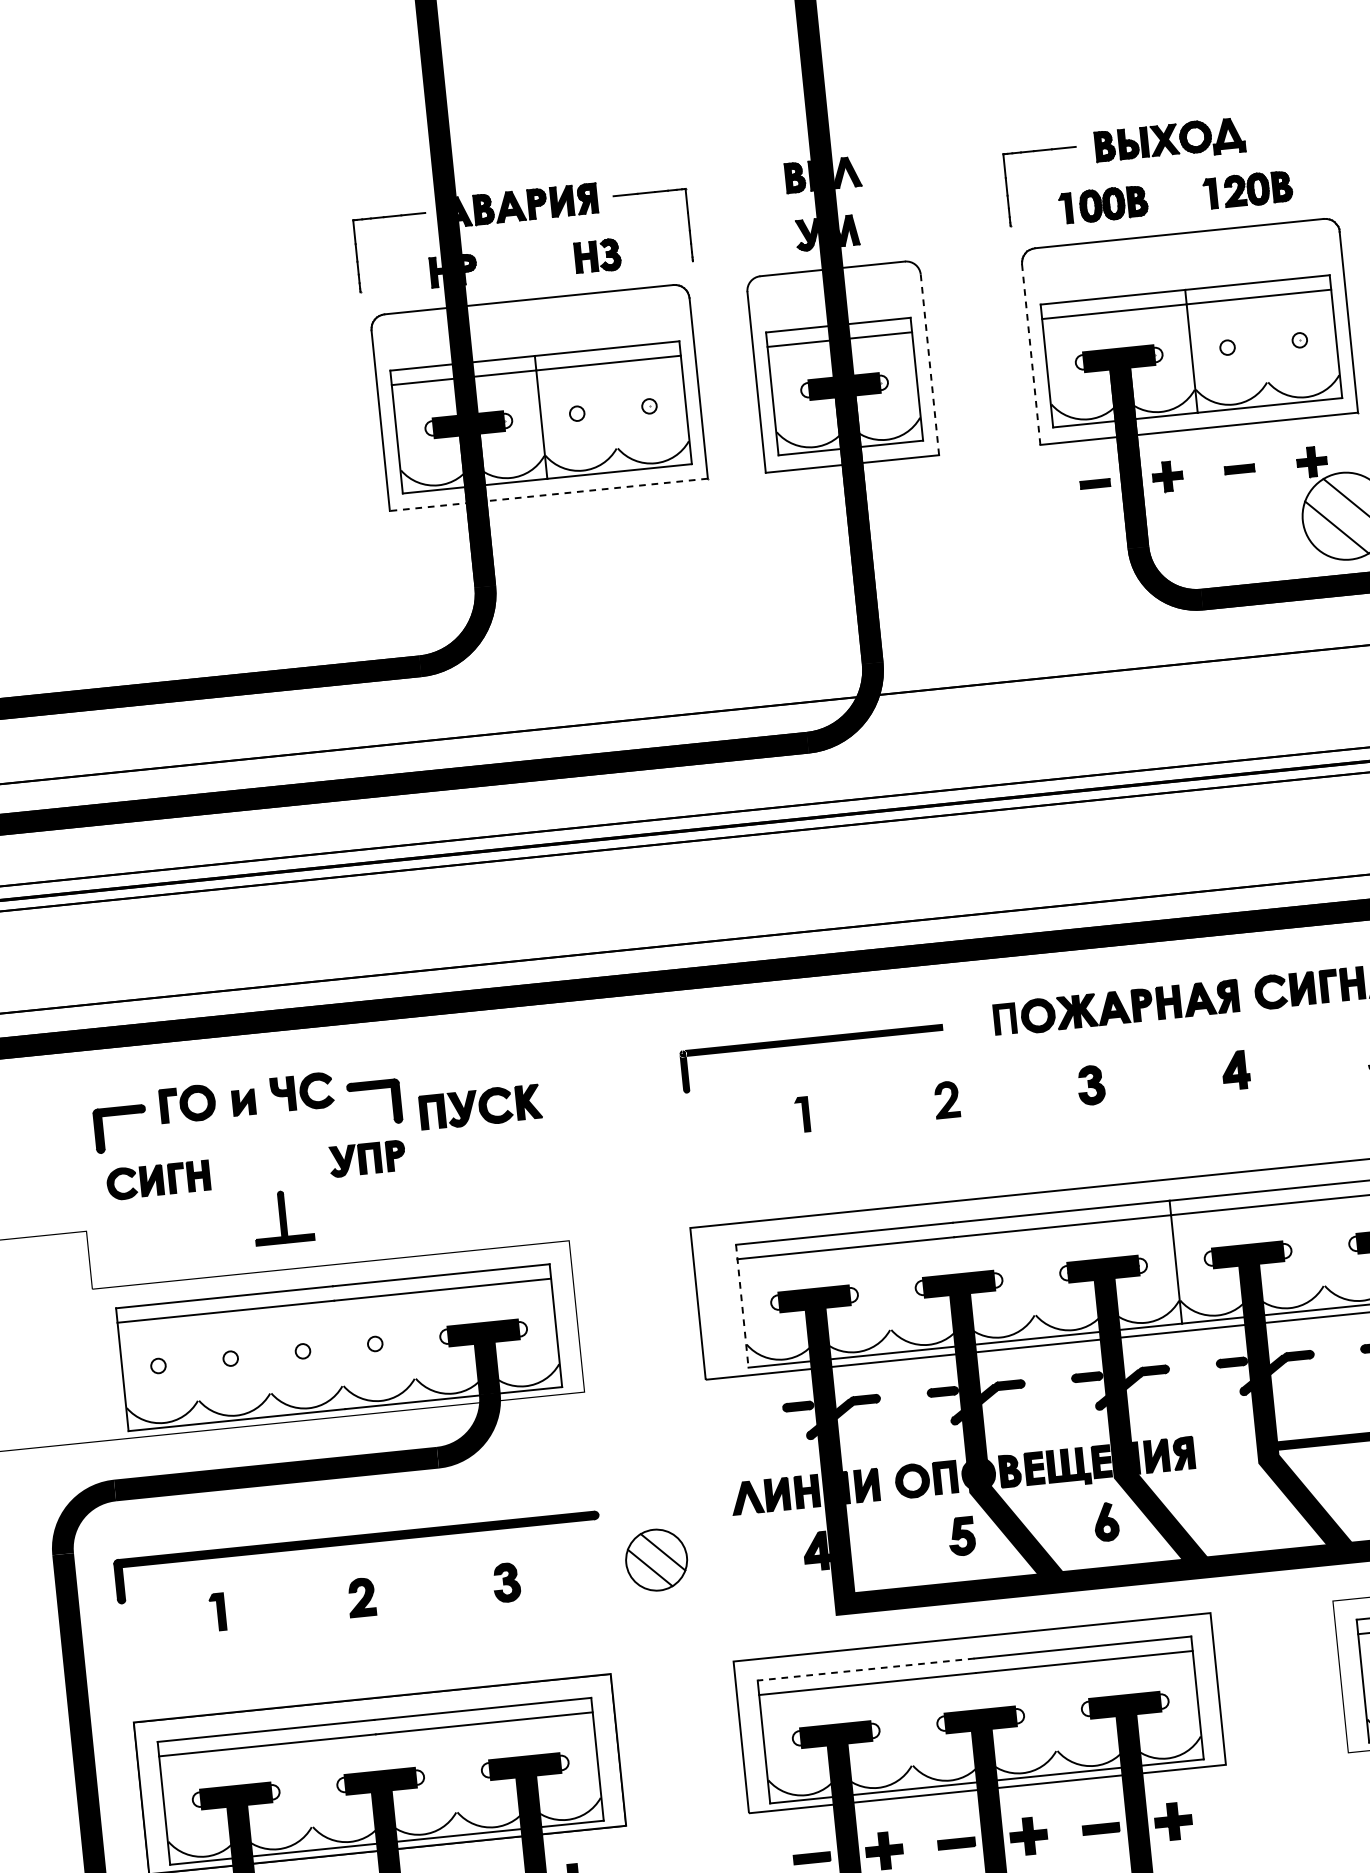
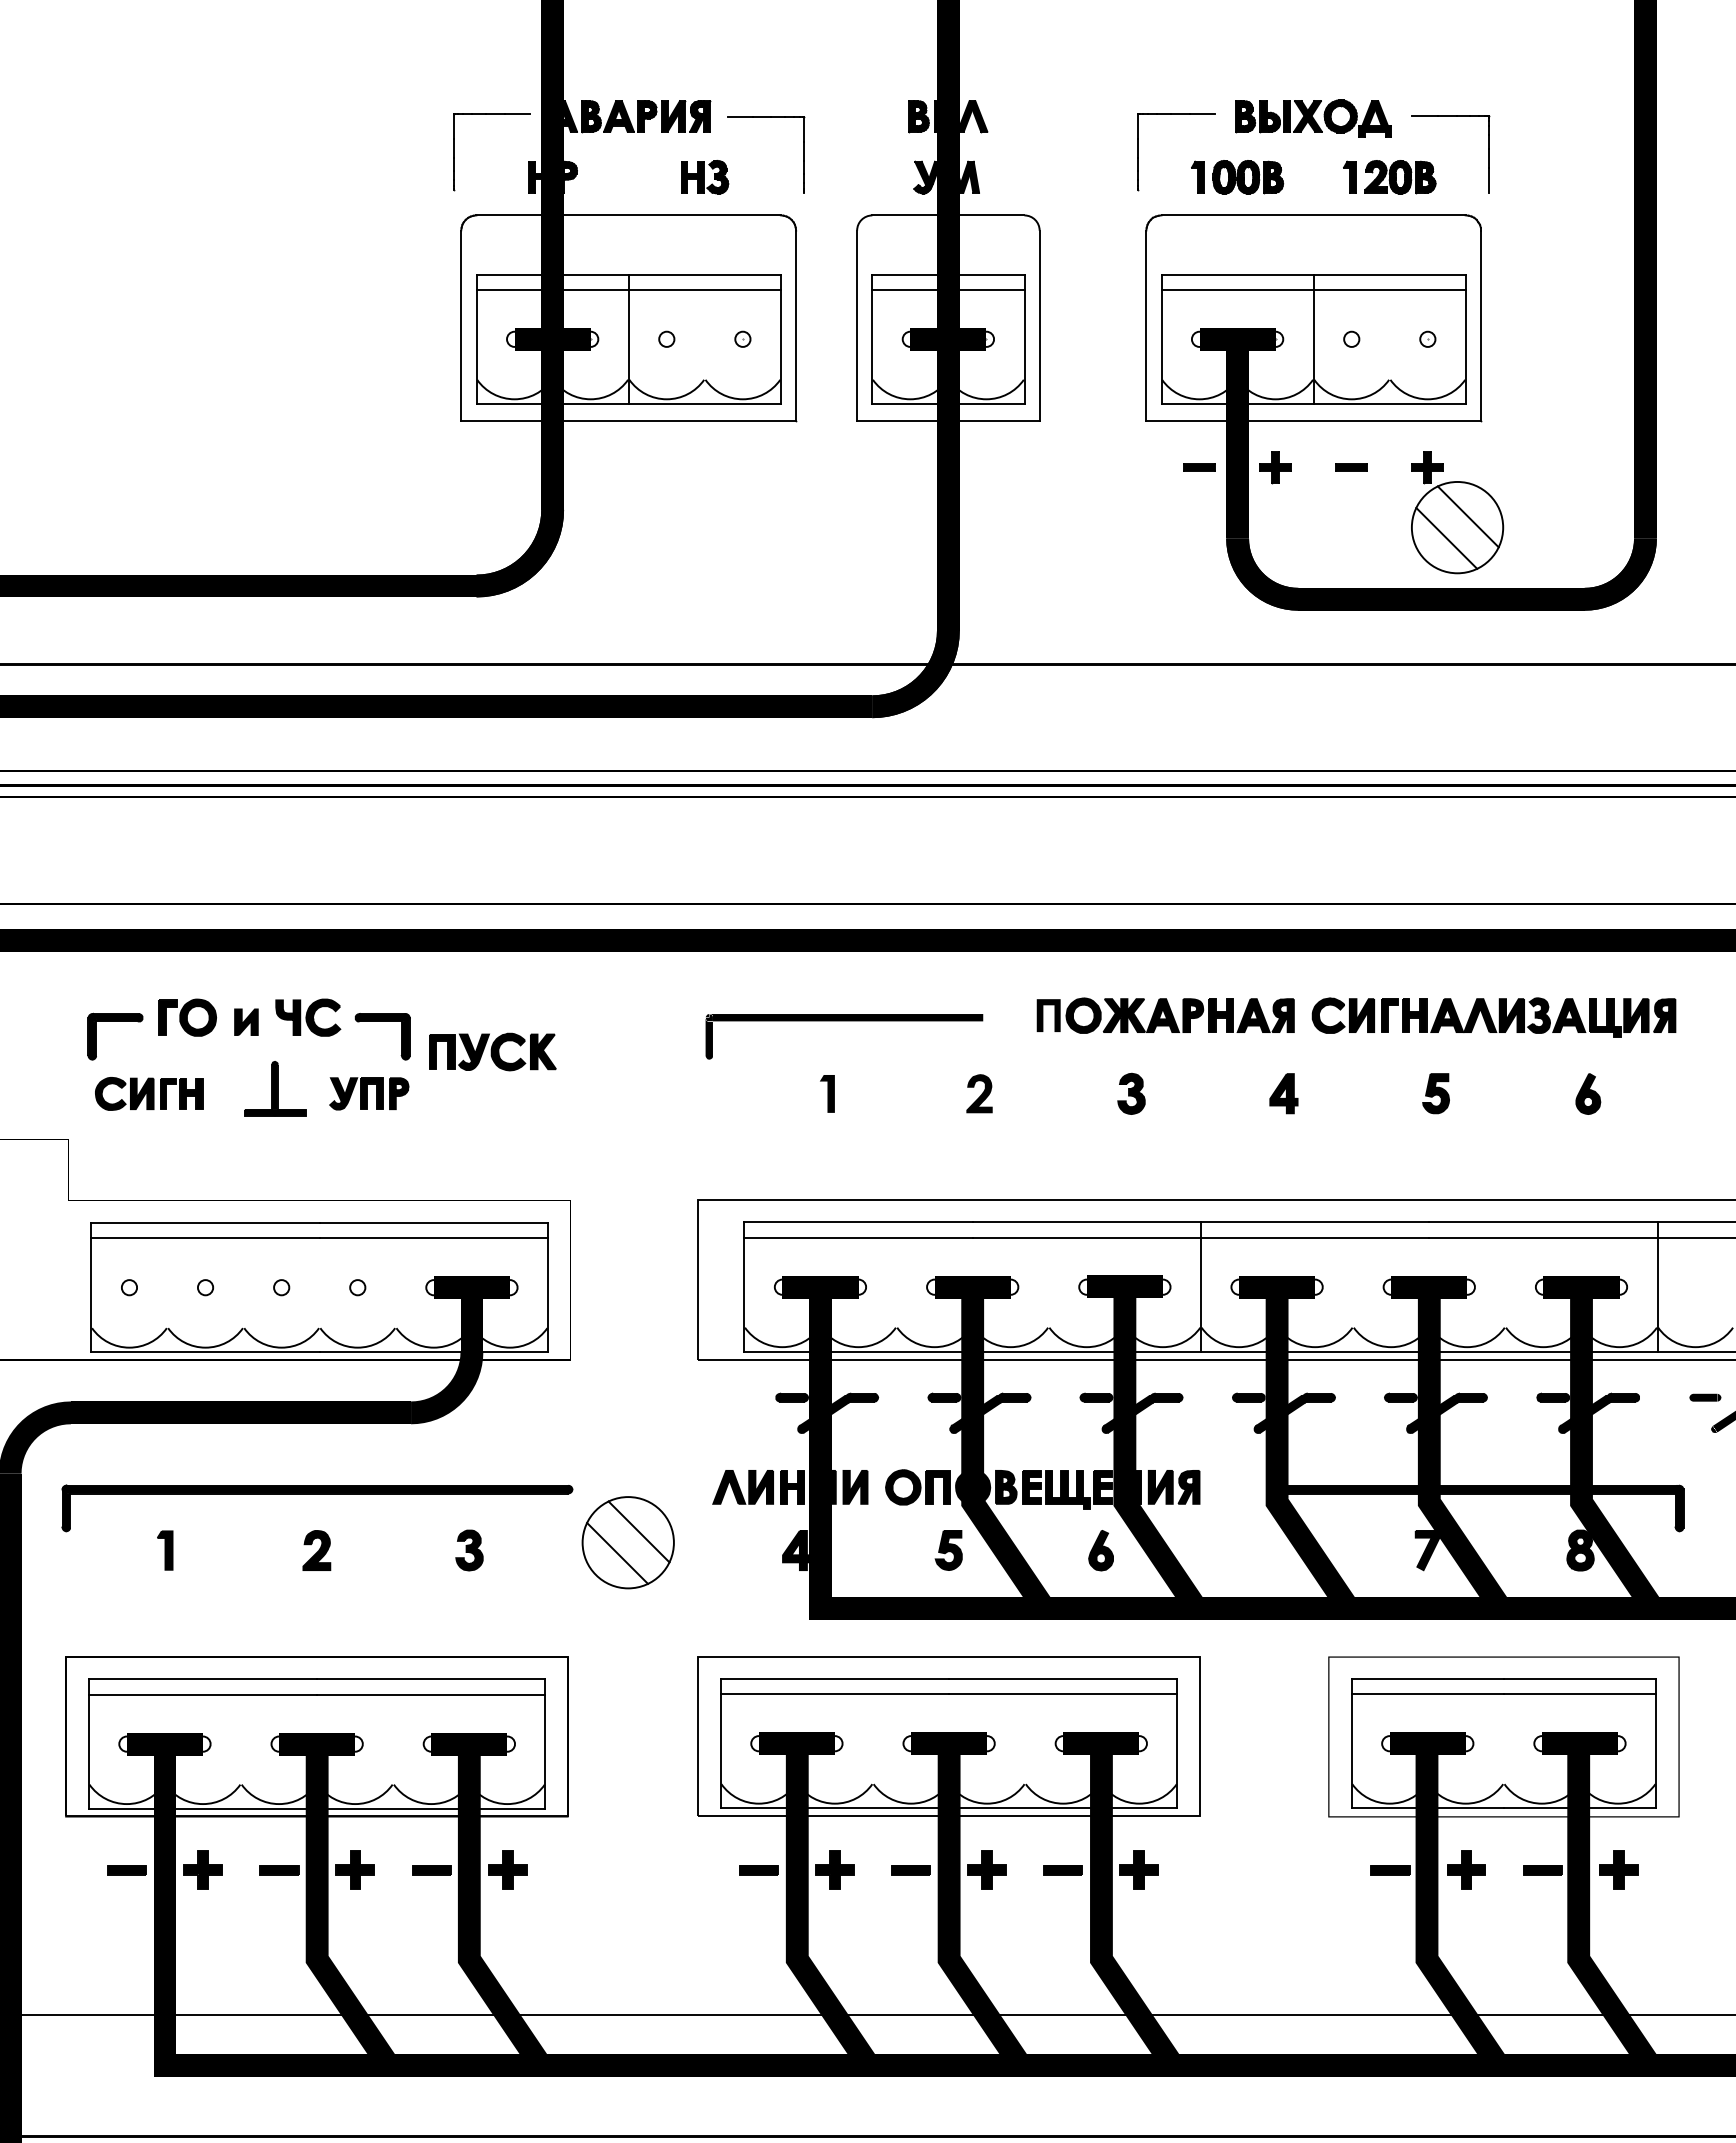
part: (1299, 126) -> (1450, 116), added
line: (1031, 354) -> (1146, 325), dashed -> solid
line: (929, 365) -> (1039, 326), dashed -> solid
line: (548, 494) -> (628, 420), dashed -> solid
part: (283, 1216) -> (275, 1088), moved
line: (742, 1306) -> (744, 1287), dashed -> solid
part: (655, 1559) -> (627, 1542), size x1.43
line: (865, 1670) -> (834, 1679), dashed -> solid

